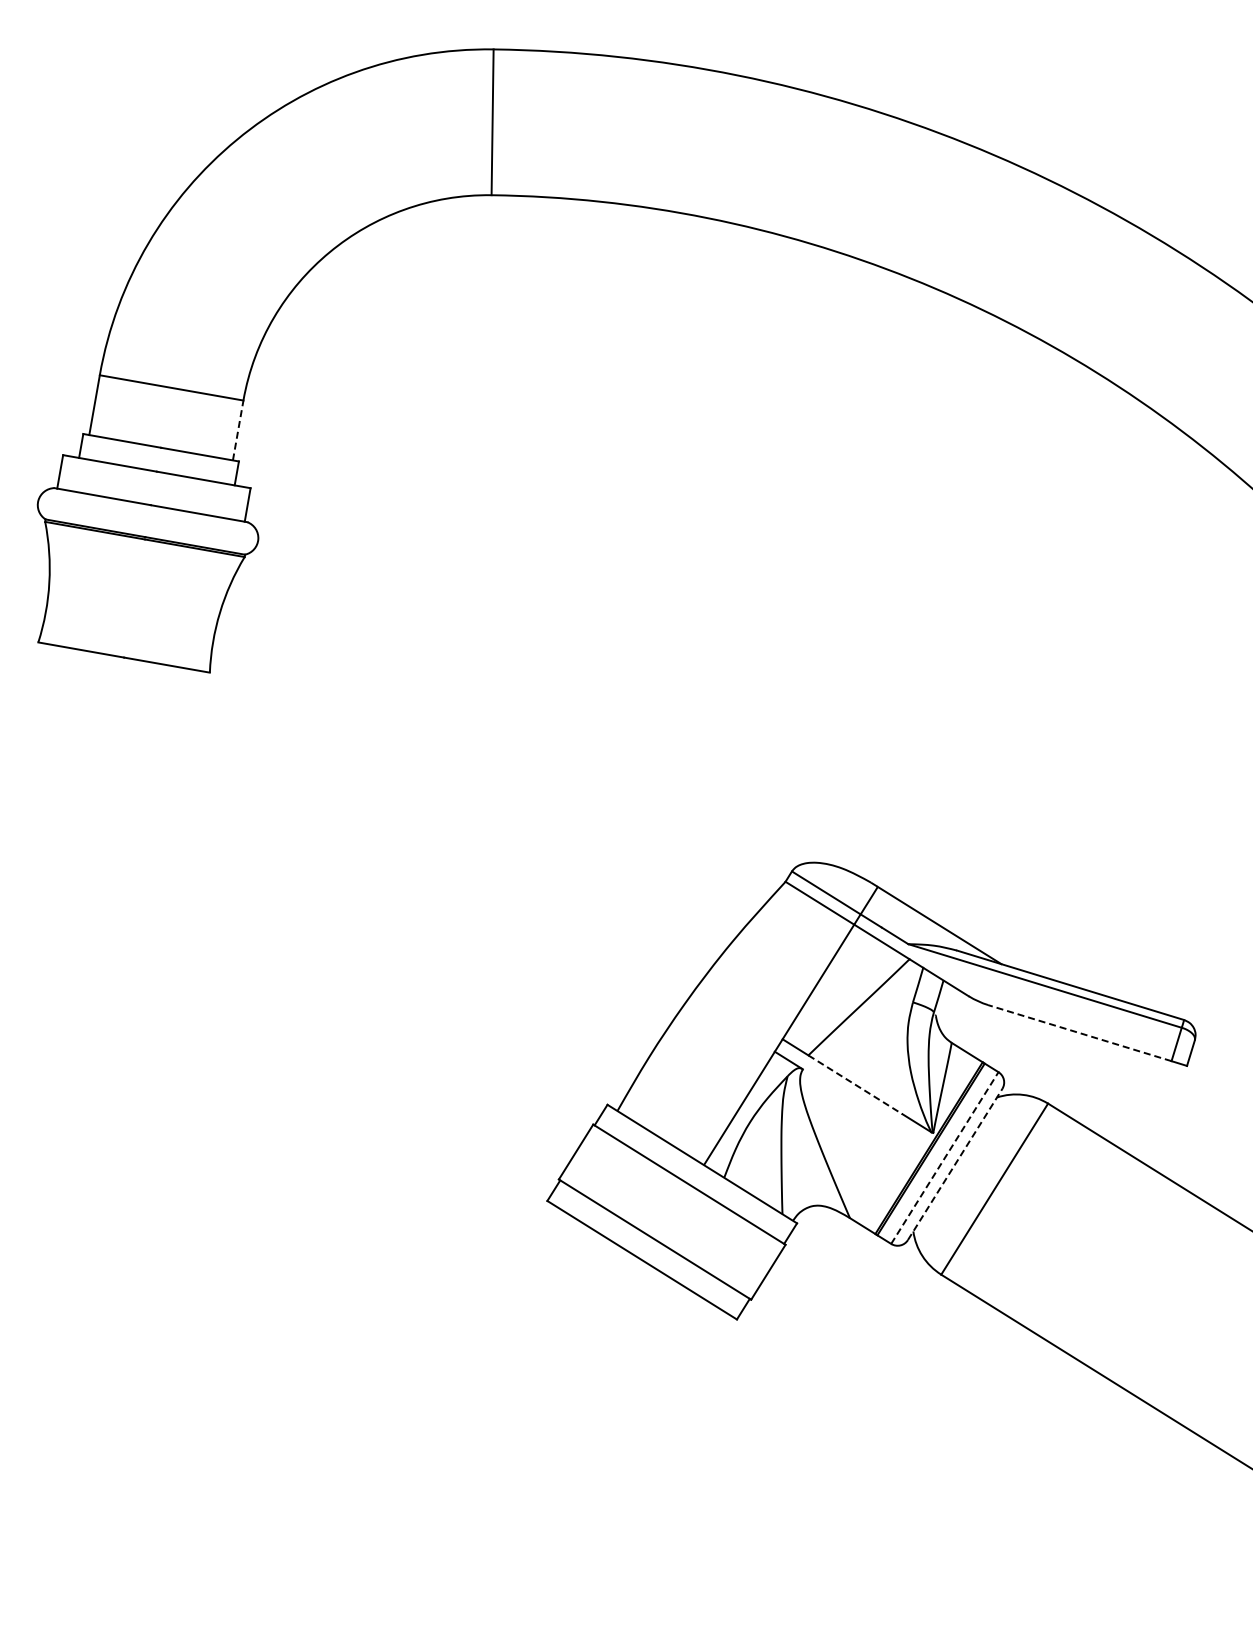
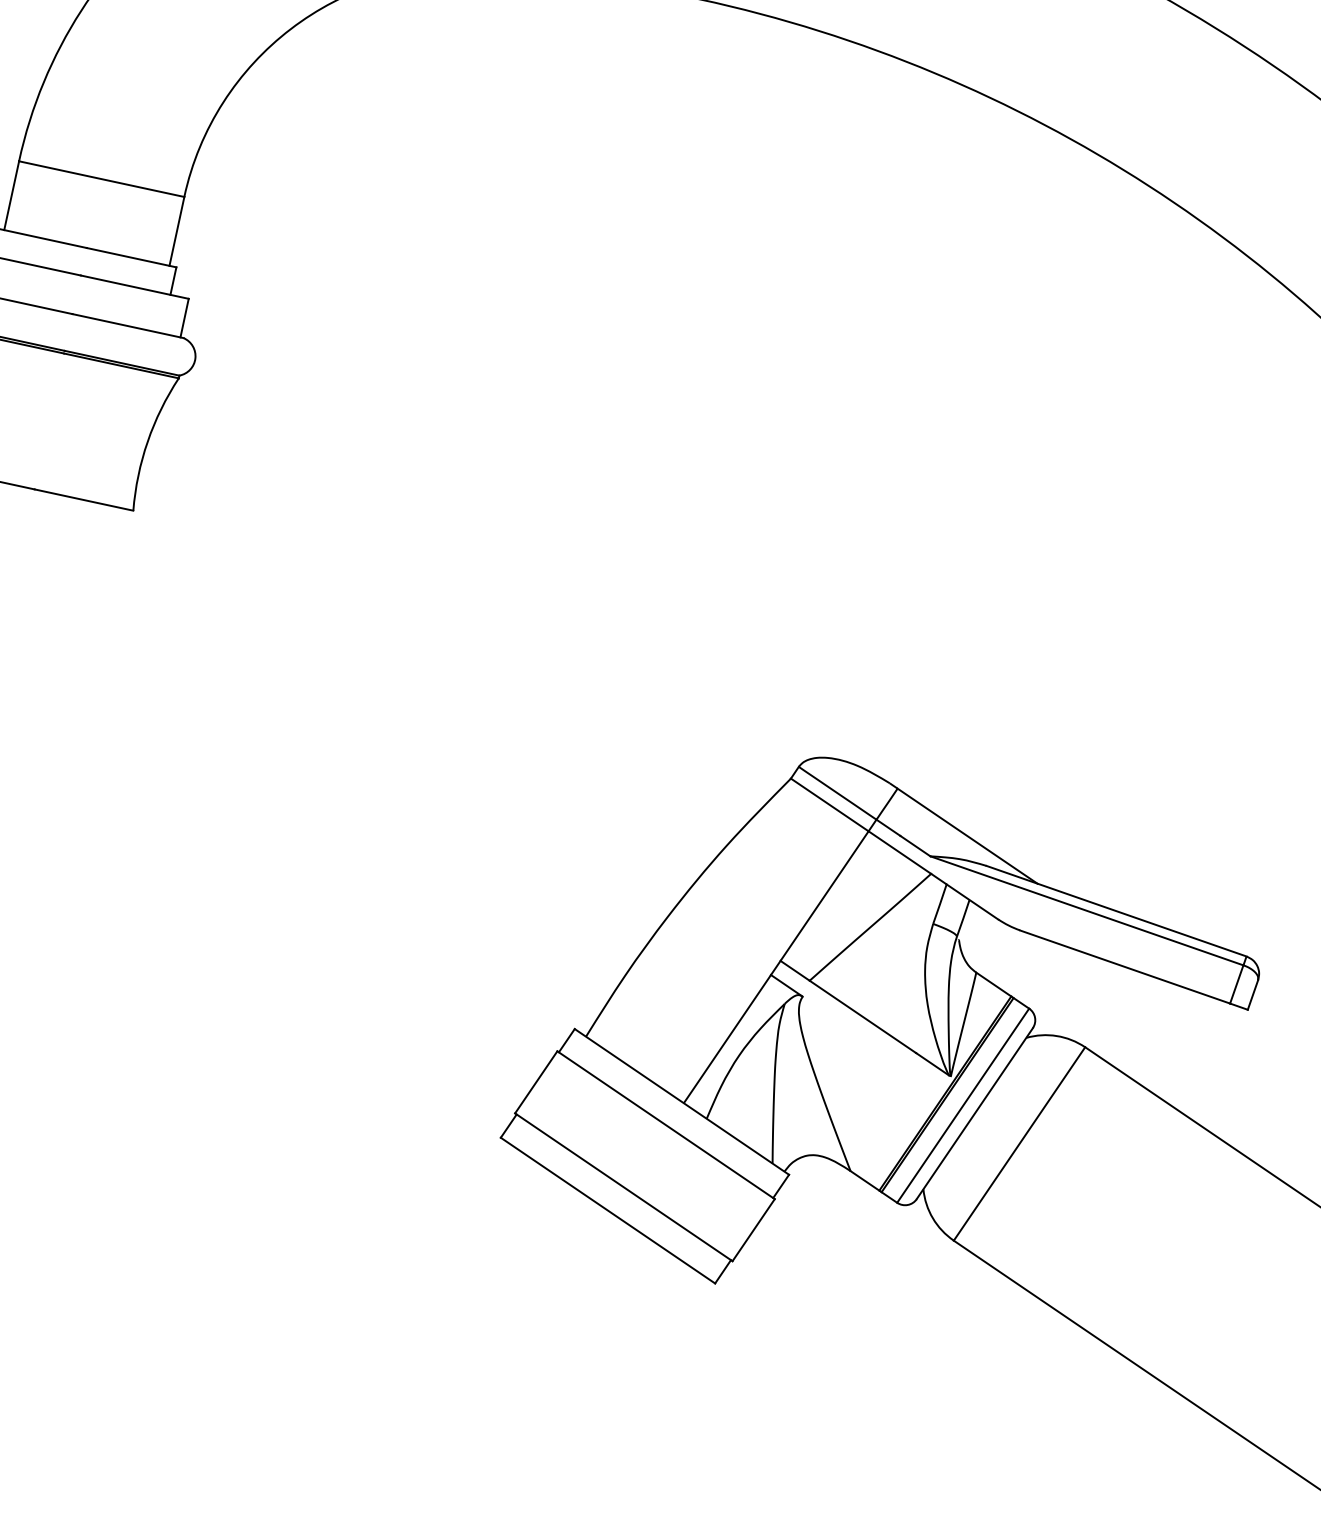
line: (238, 429) -> (177, 230), dashed -> solid
line: (1079, 1033) -> (1124, 967), dashed -> solid
line: (855, 1085) -> (862, 1017), dashed -> solid
line: (945, 1157) -> (963, 1105), dashed -> solid
line: (955, 1164) -> (975, 1113), dashed -> solid

